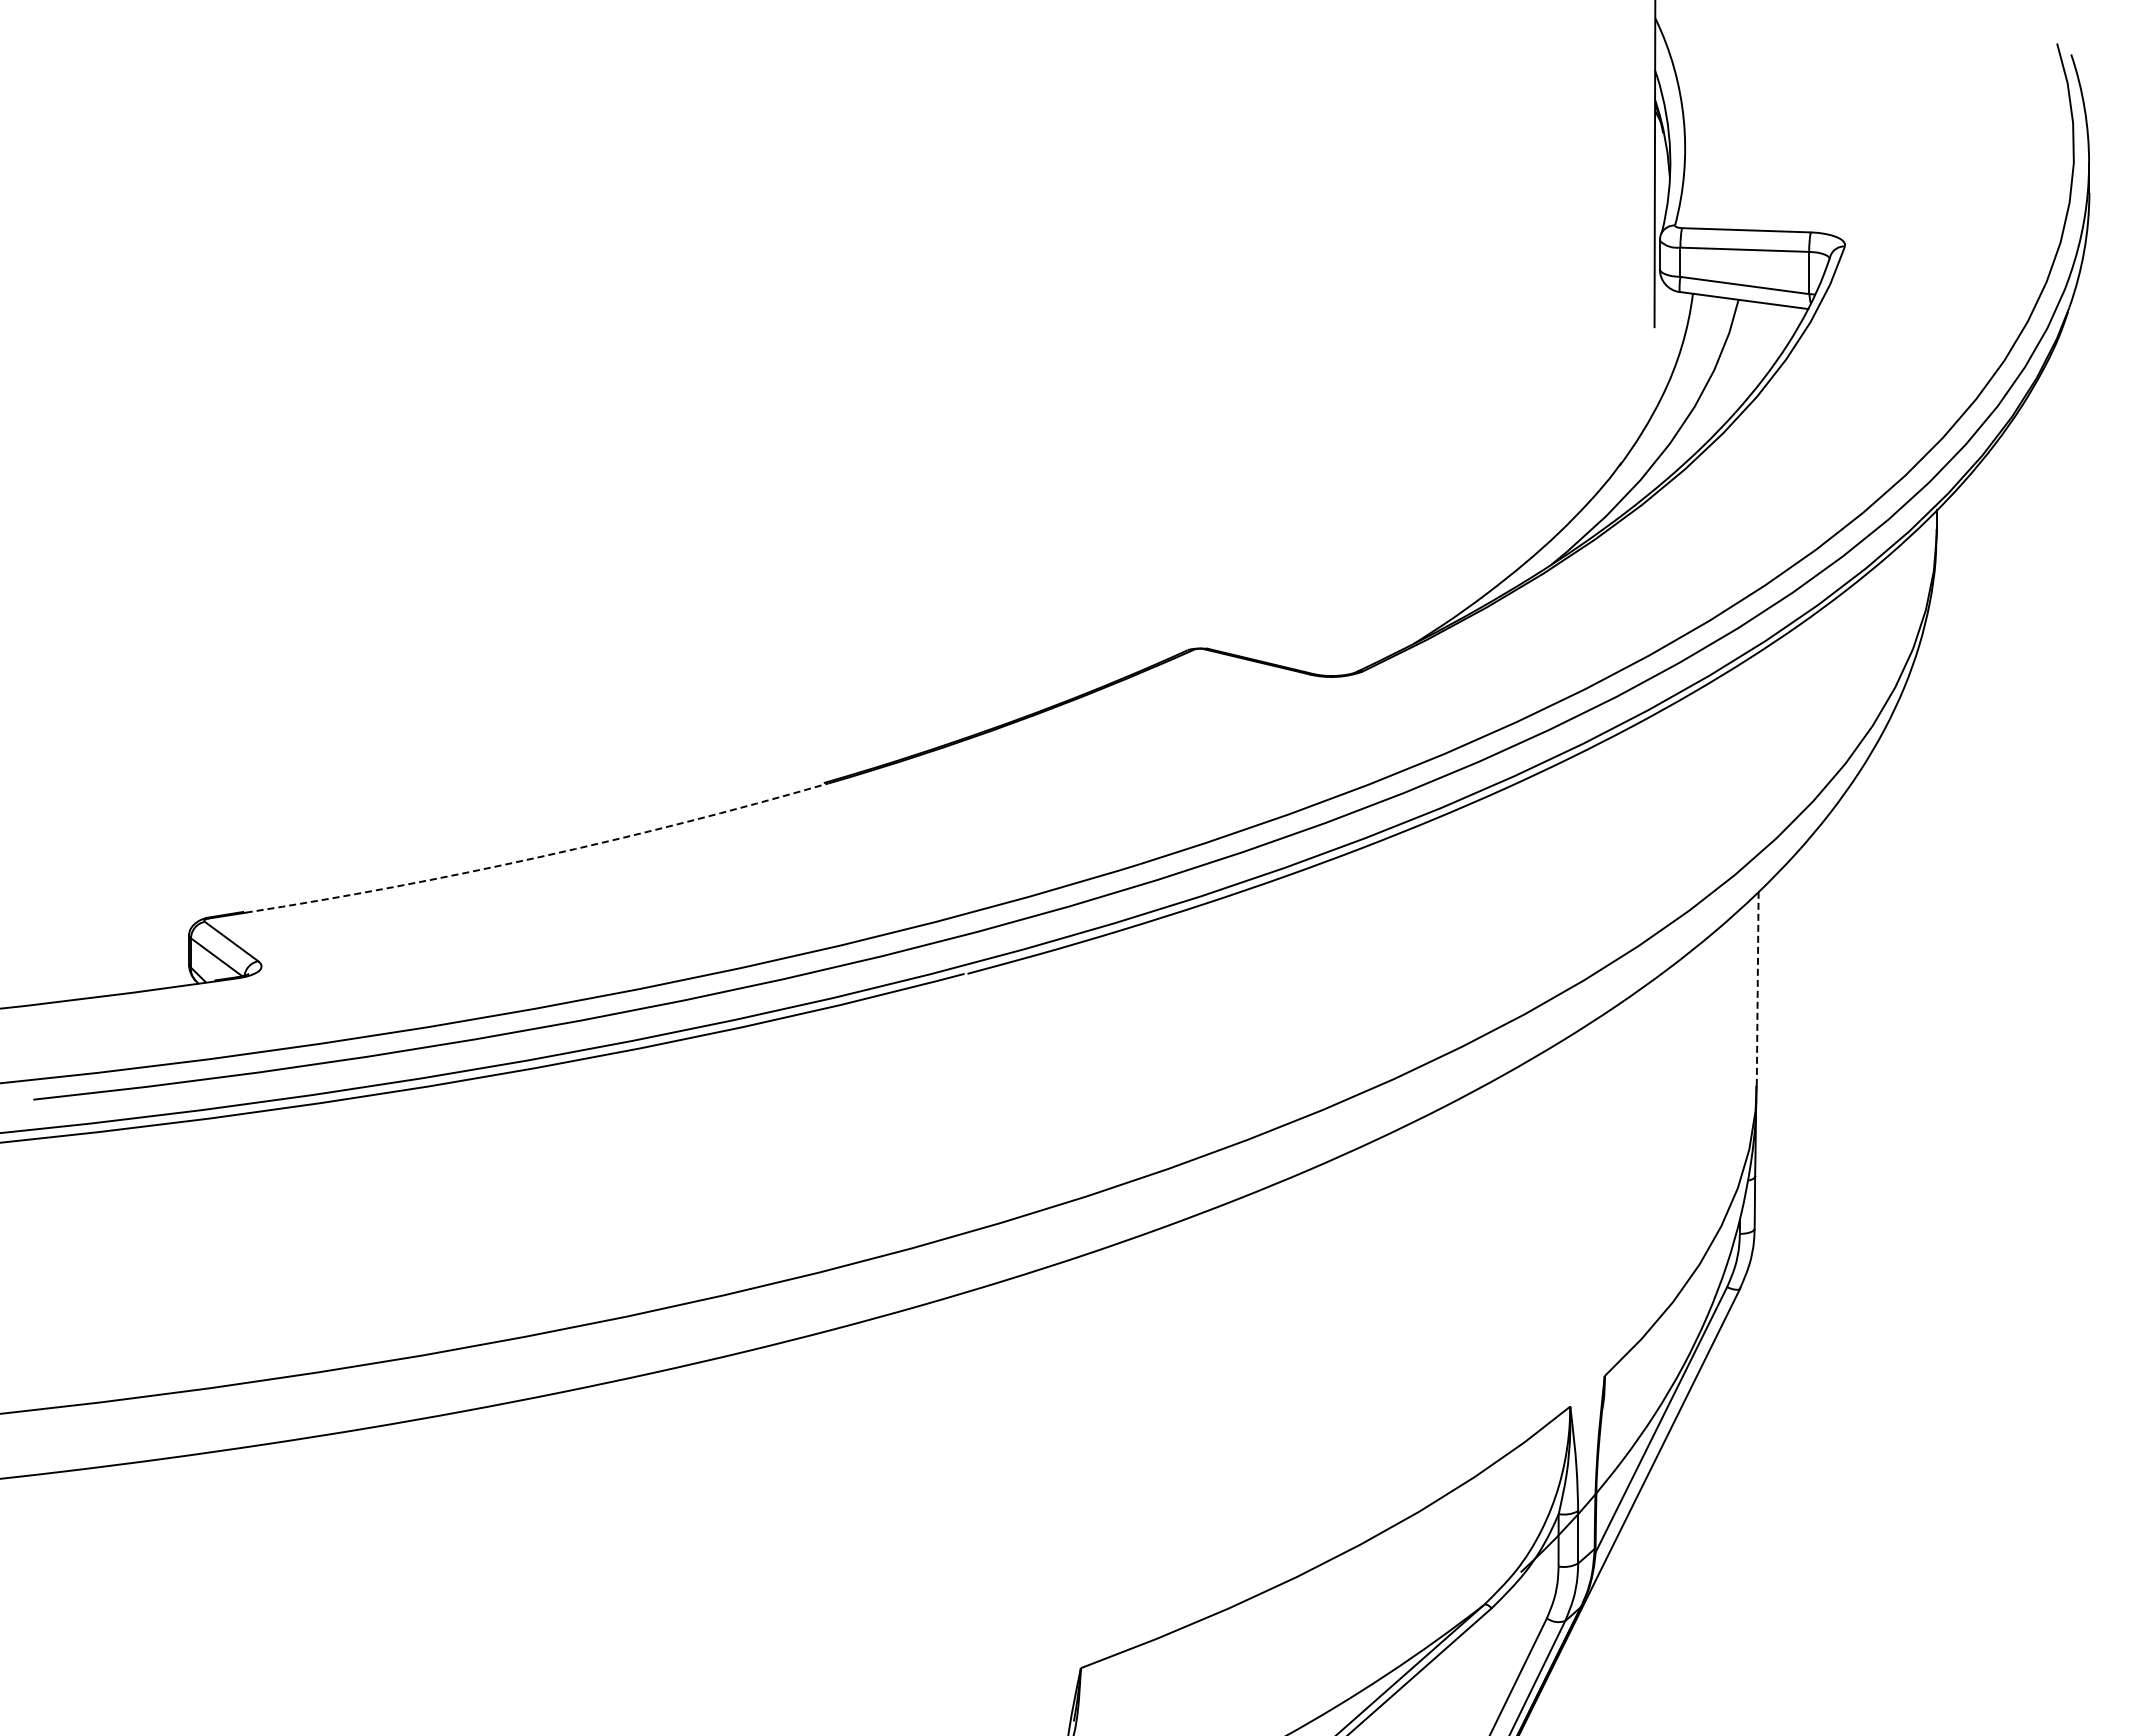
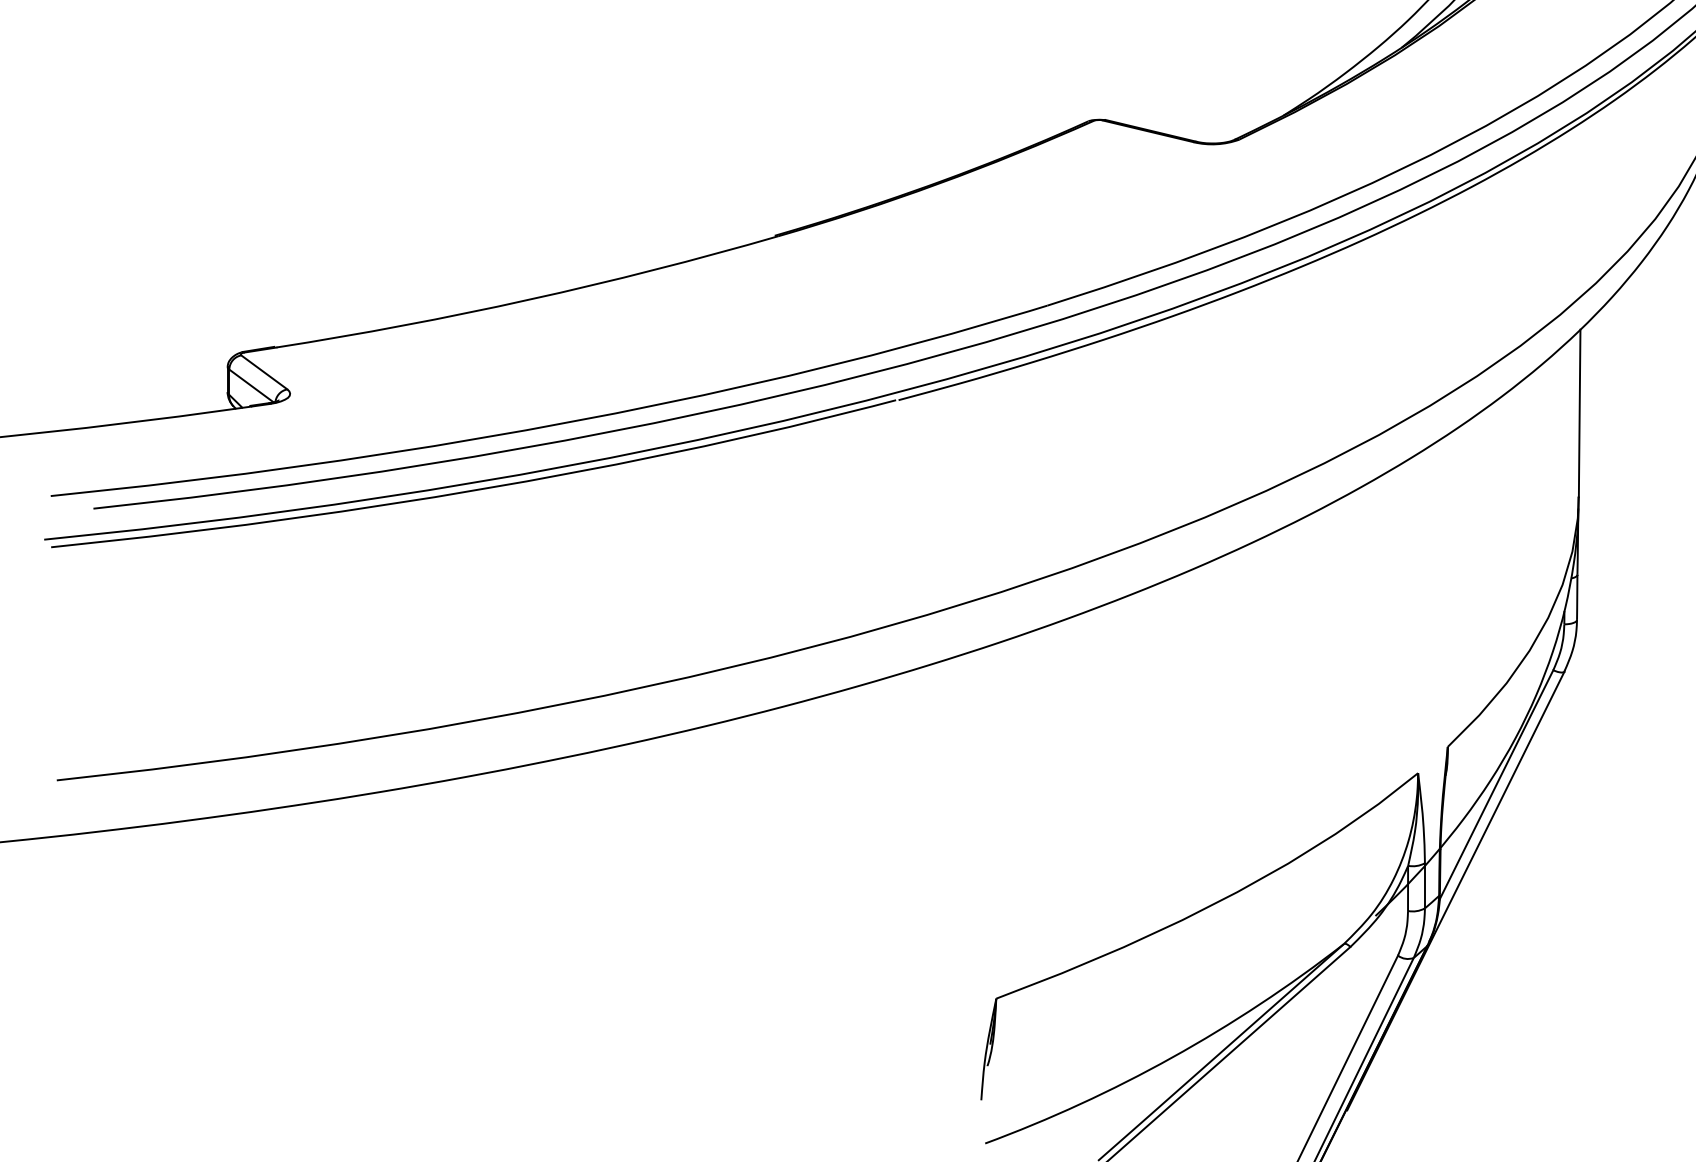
arc: (539, 857) -> (529, 299), dashed -> solid
line: (1757, 988) -> (1579, 412), dashed -> solid

